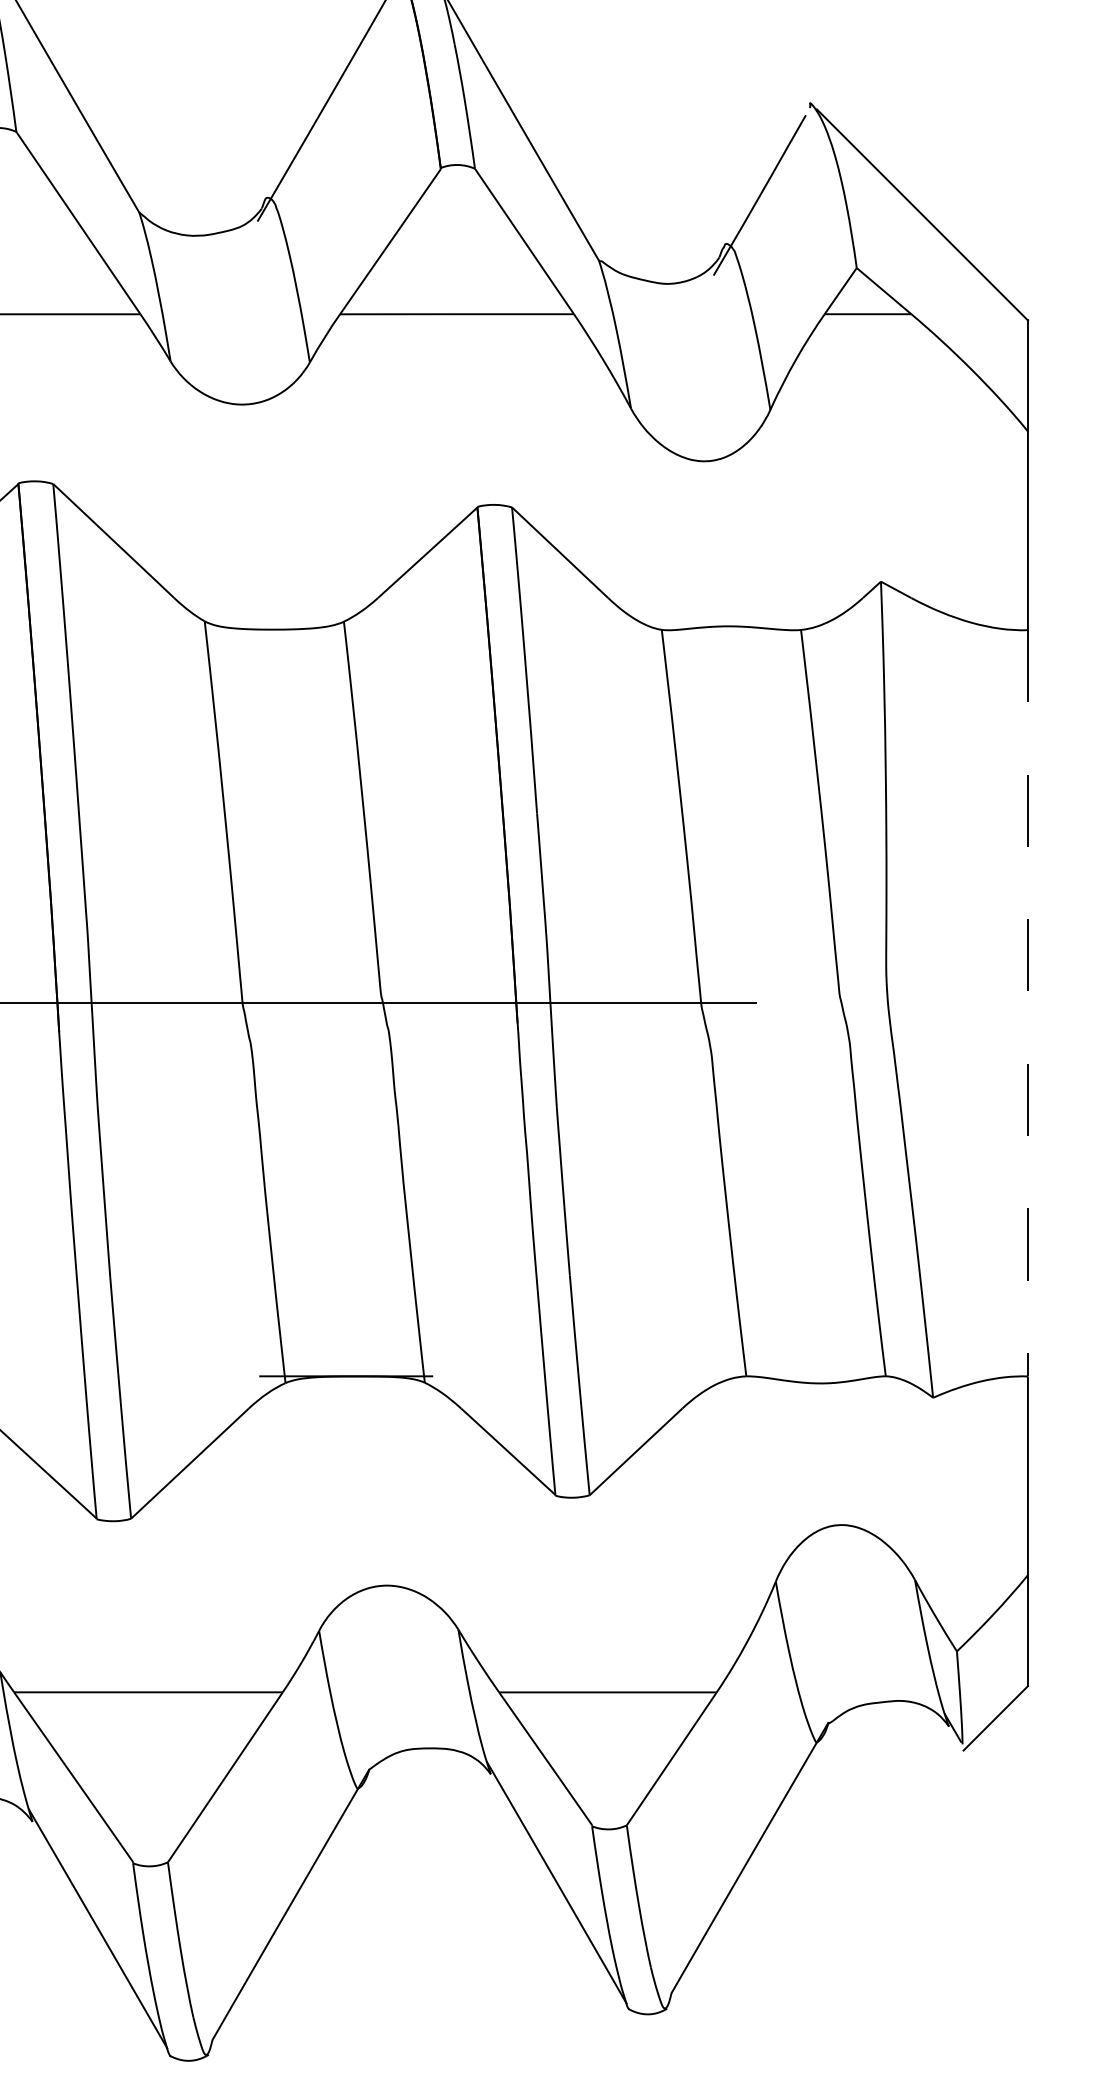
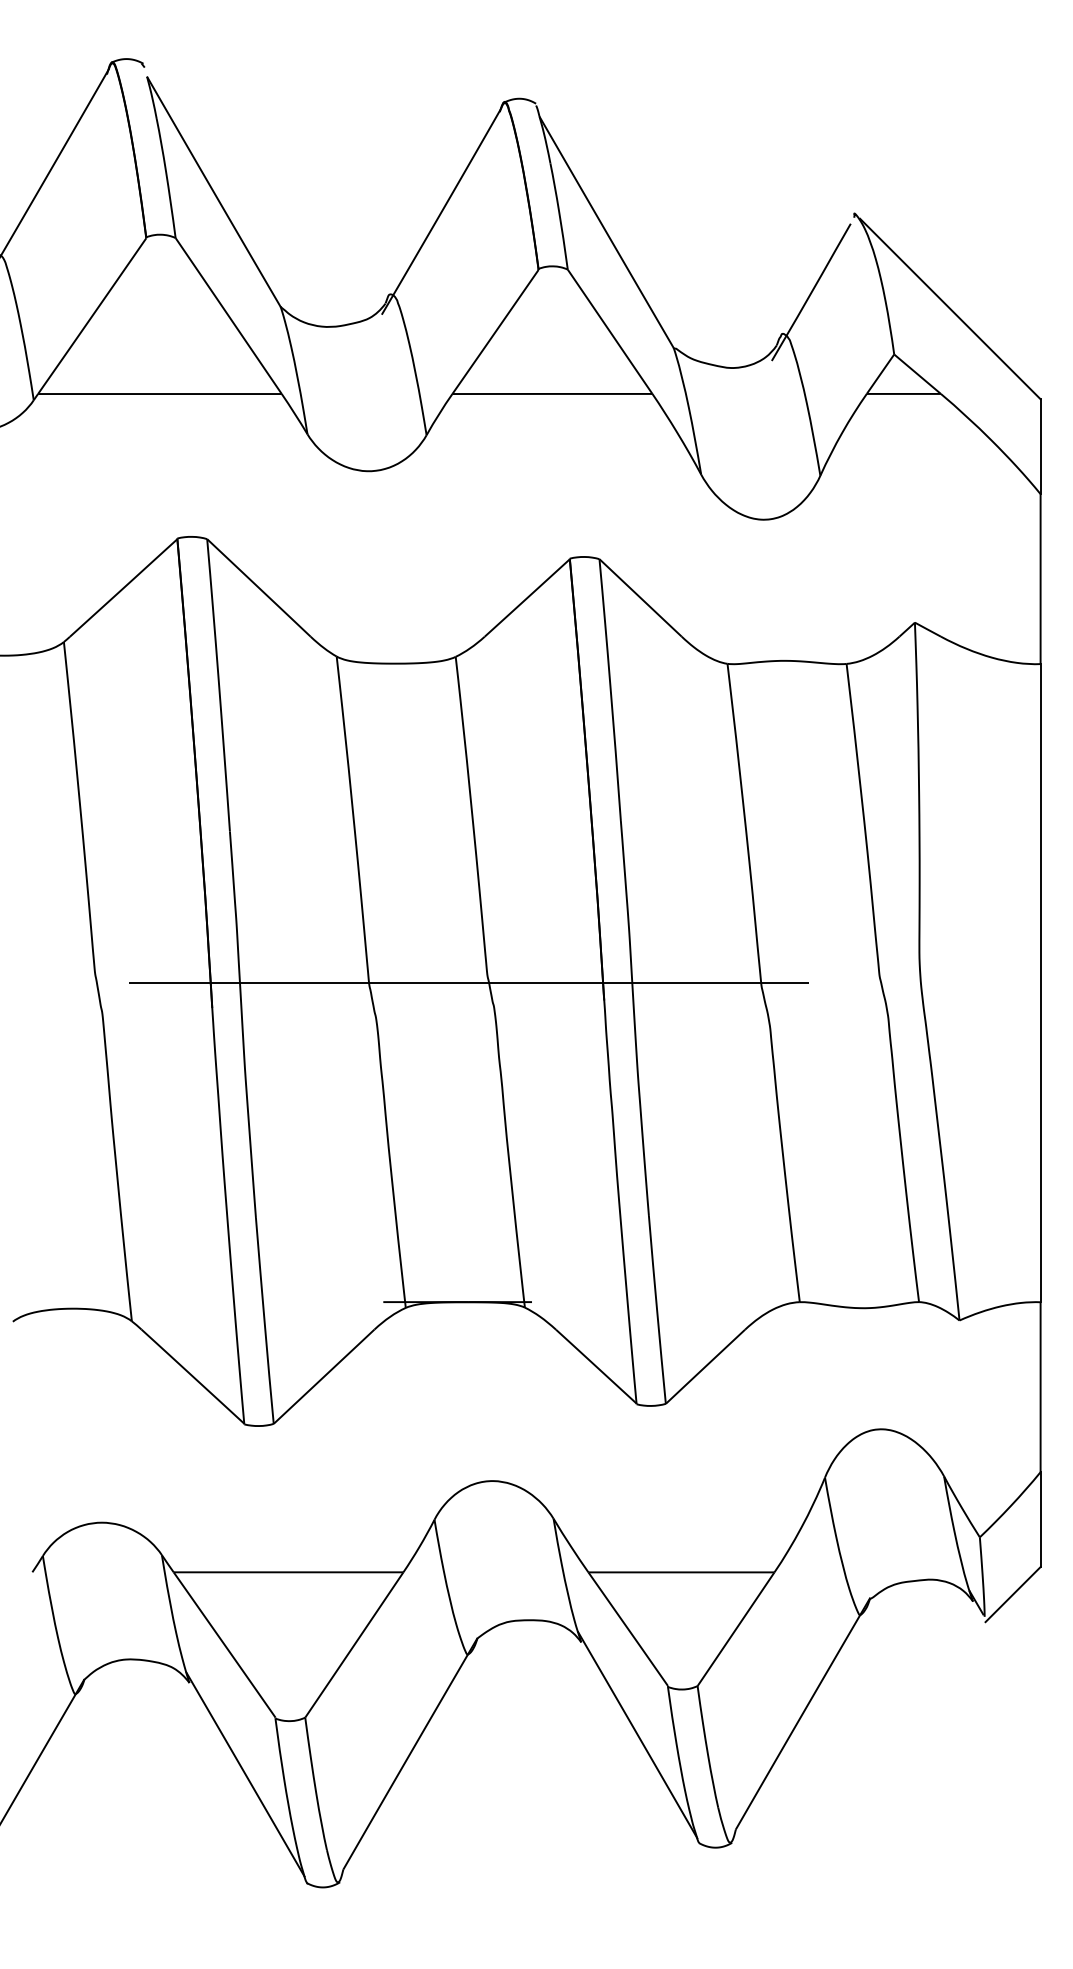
line: (1027, 1003) -> (1040, 983), dashed -> solid

